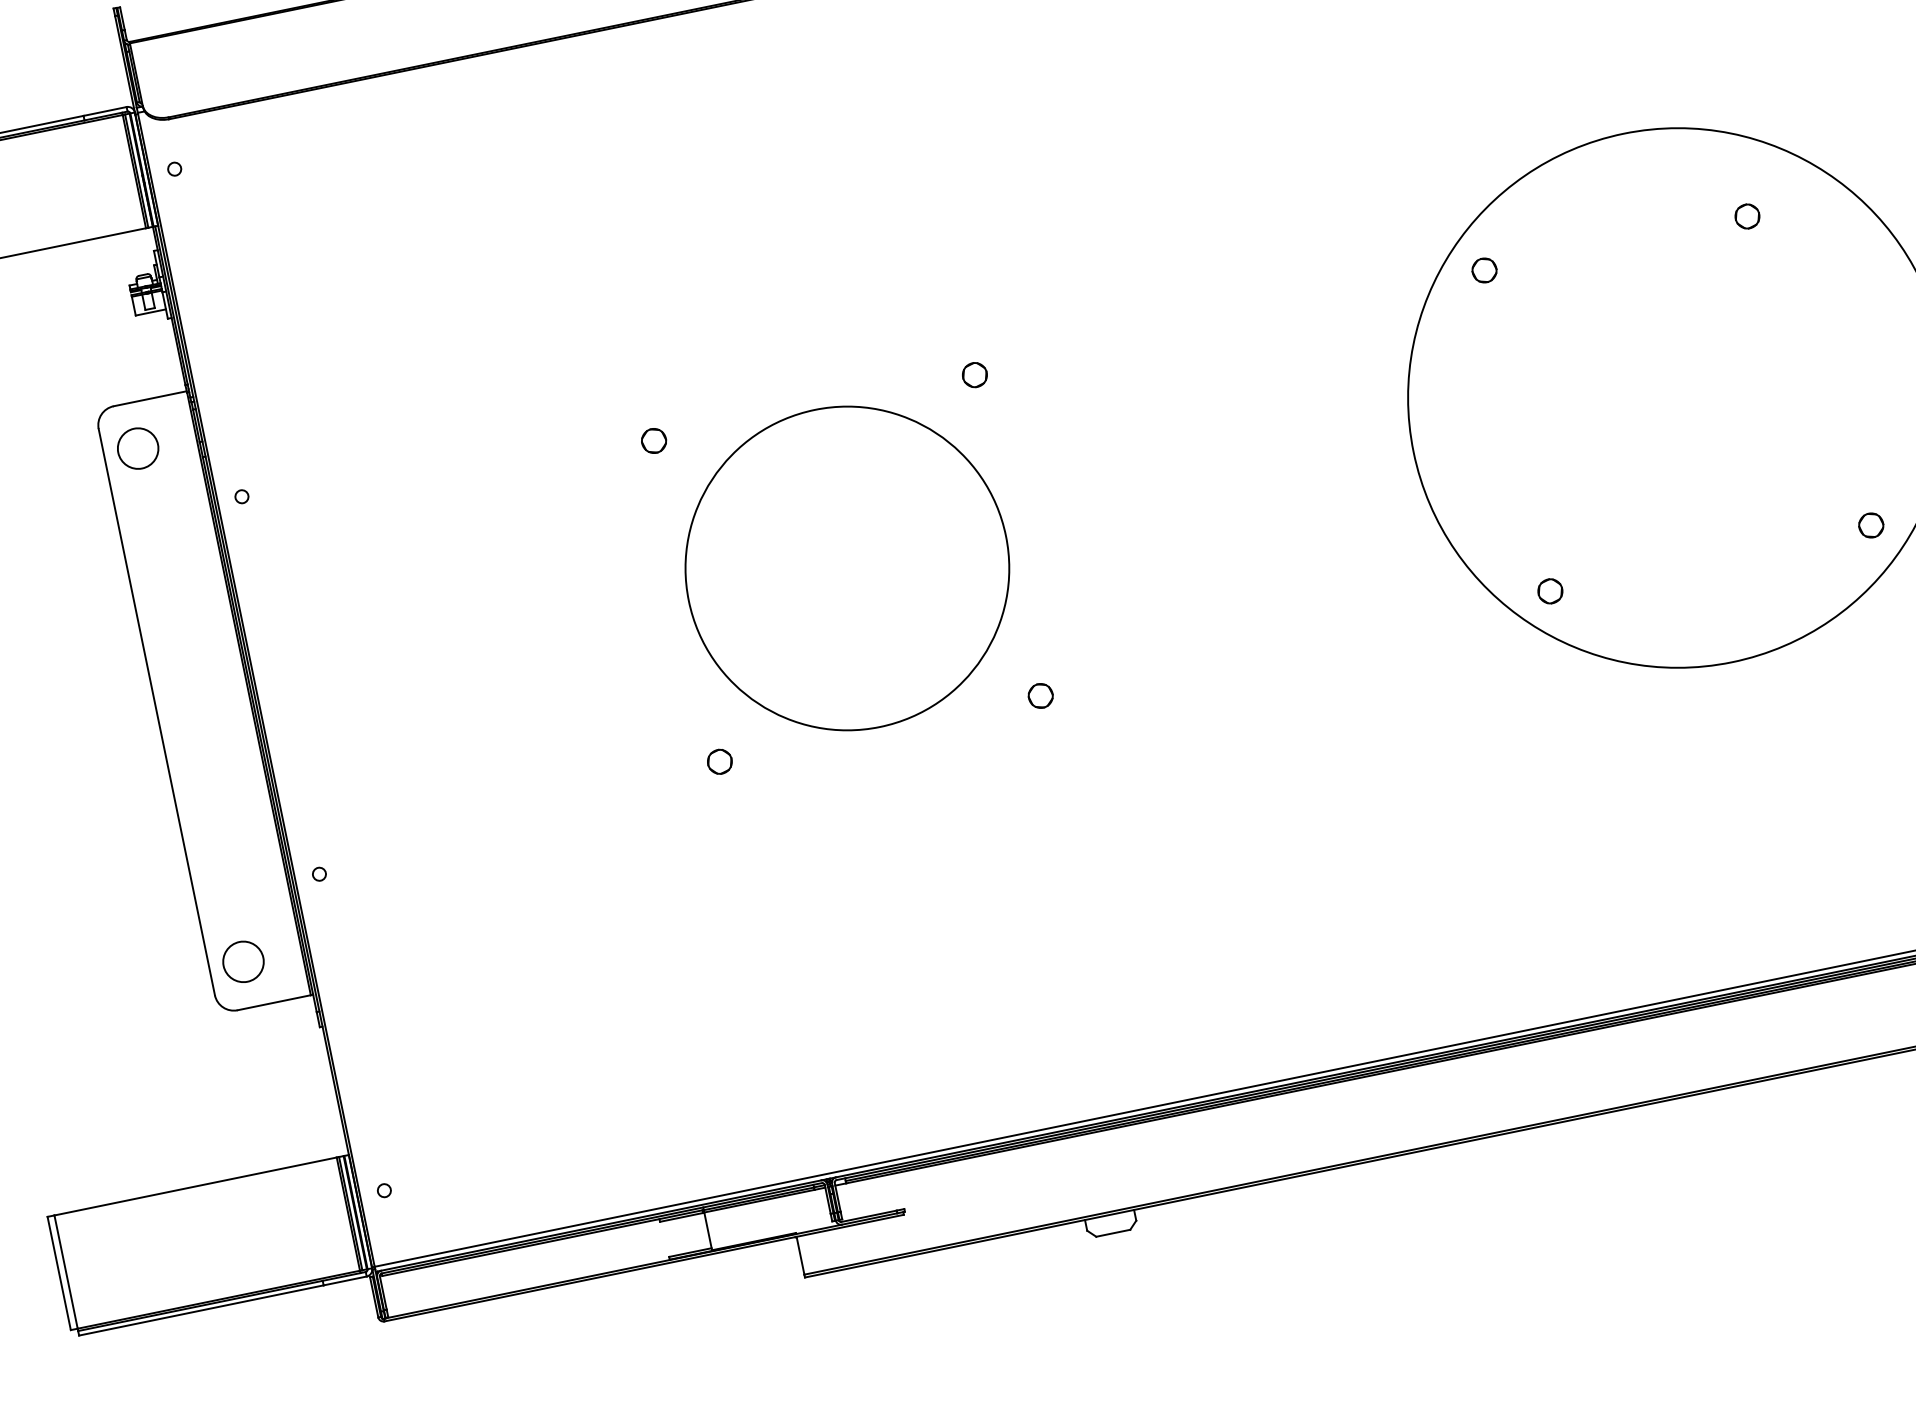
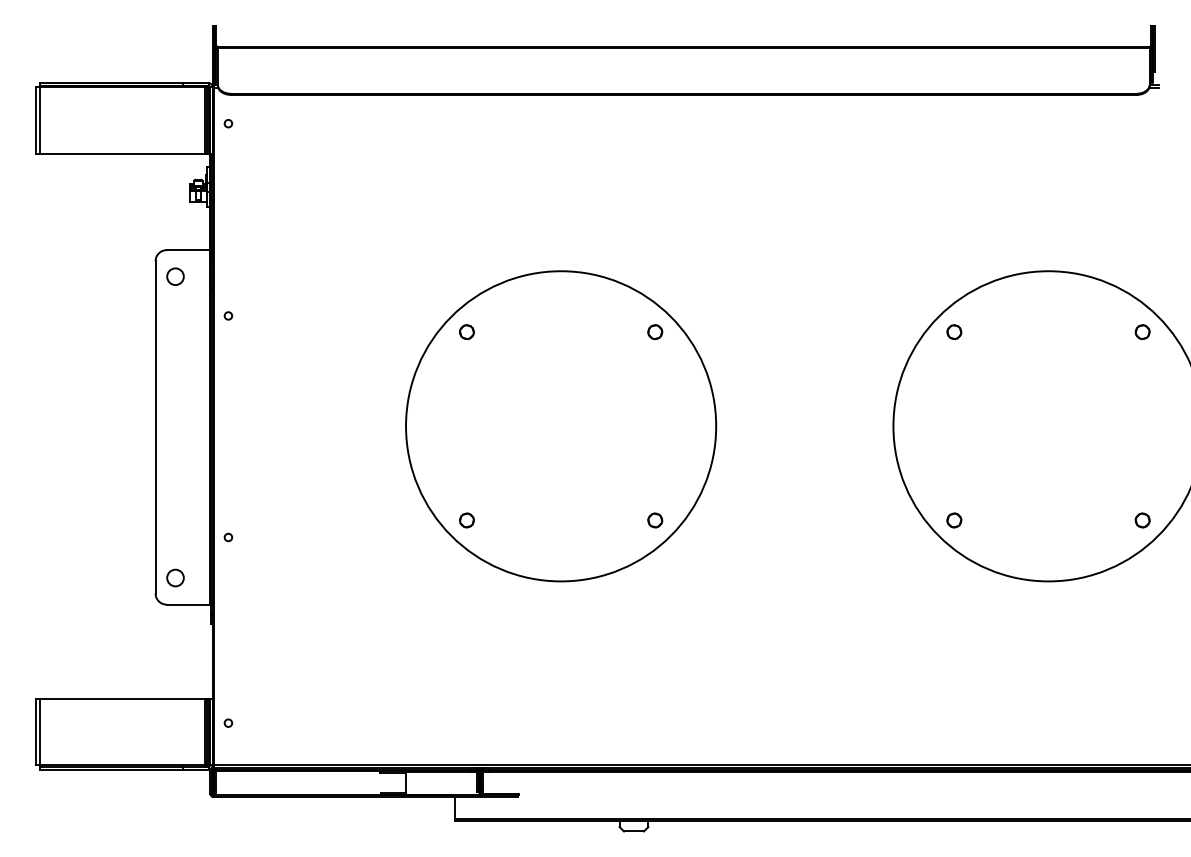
part: (1747, 217) -> (1142, 332), moved
circle: (137, 448) -> (175, 276), size x0.71
circle: (848, 568) -> (561, 426), size x1.67
circle: (243, 960) -> (175, 577), size x0.71

